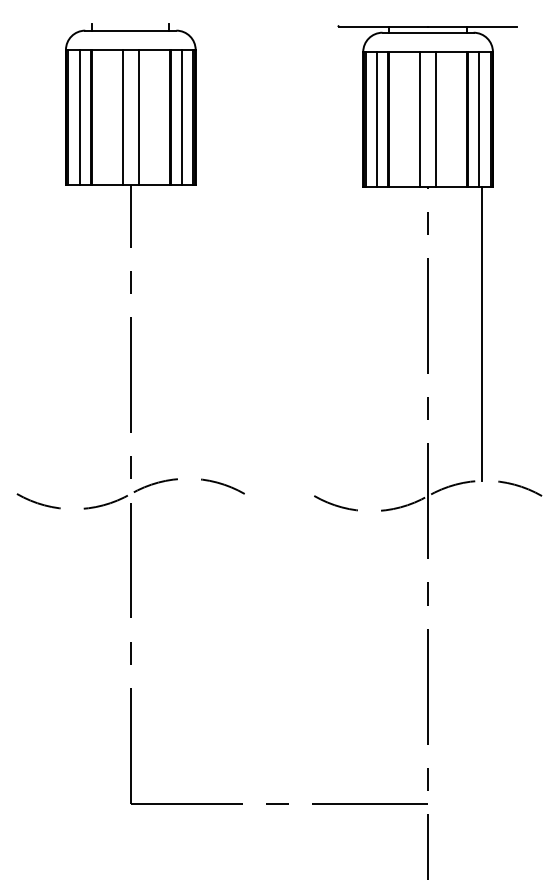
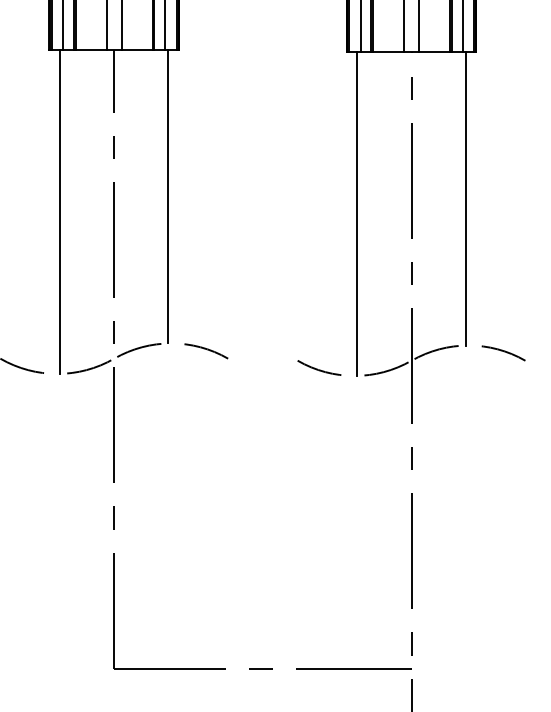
line: (184, 331) -> (167, 196), added
line: (76, 347) -> (59, 212), added
line: (374, 349) -> (357, 214), added

